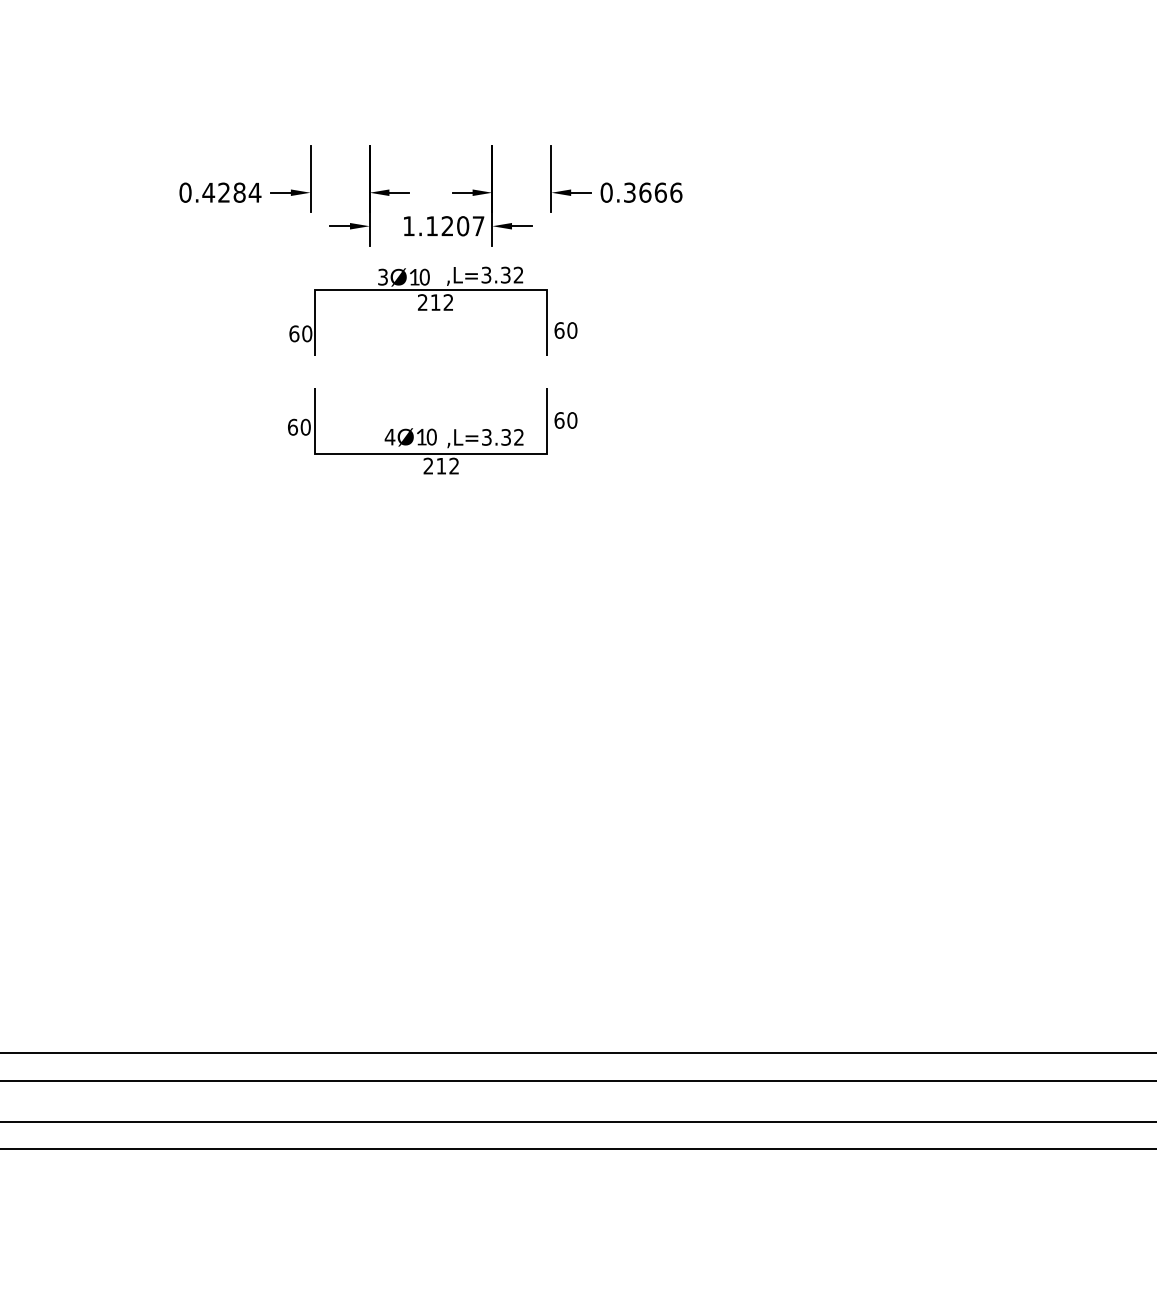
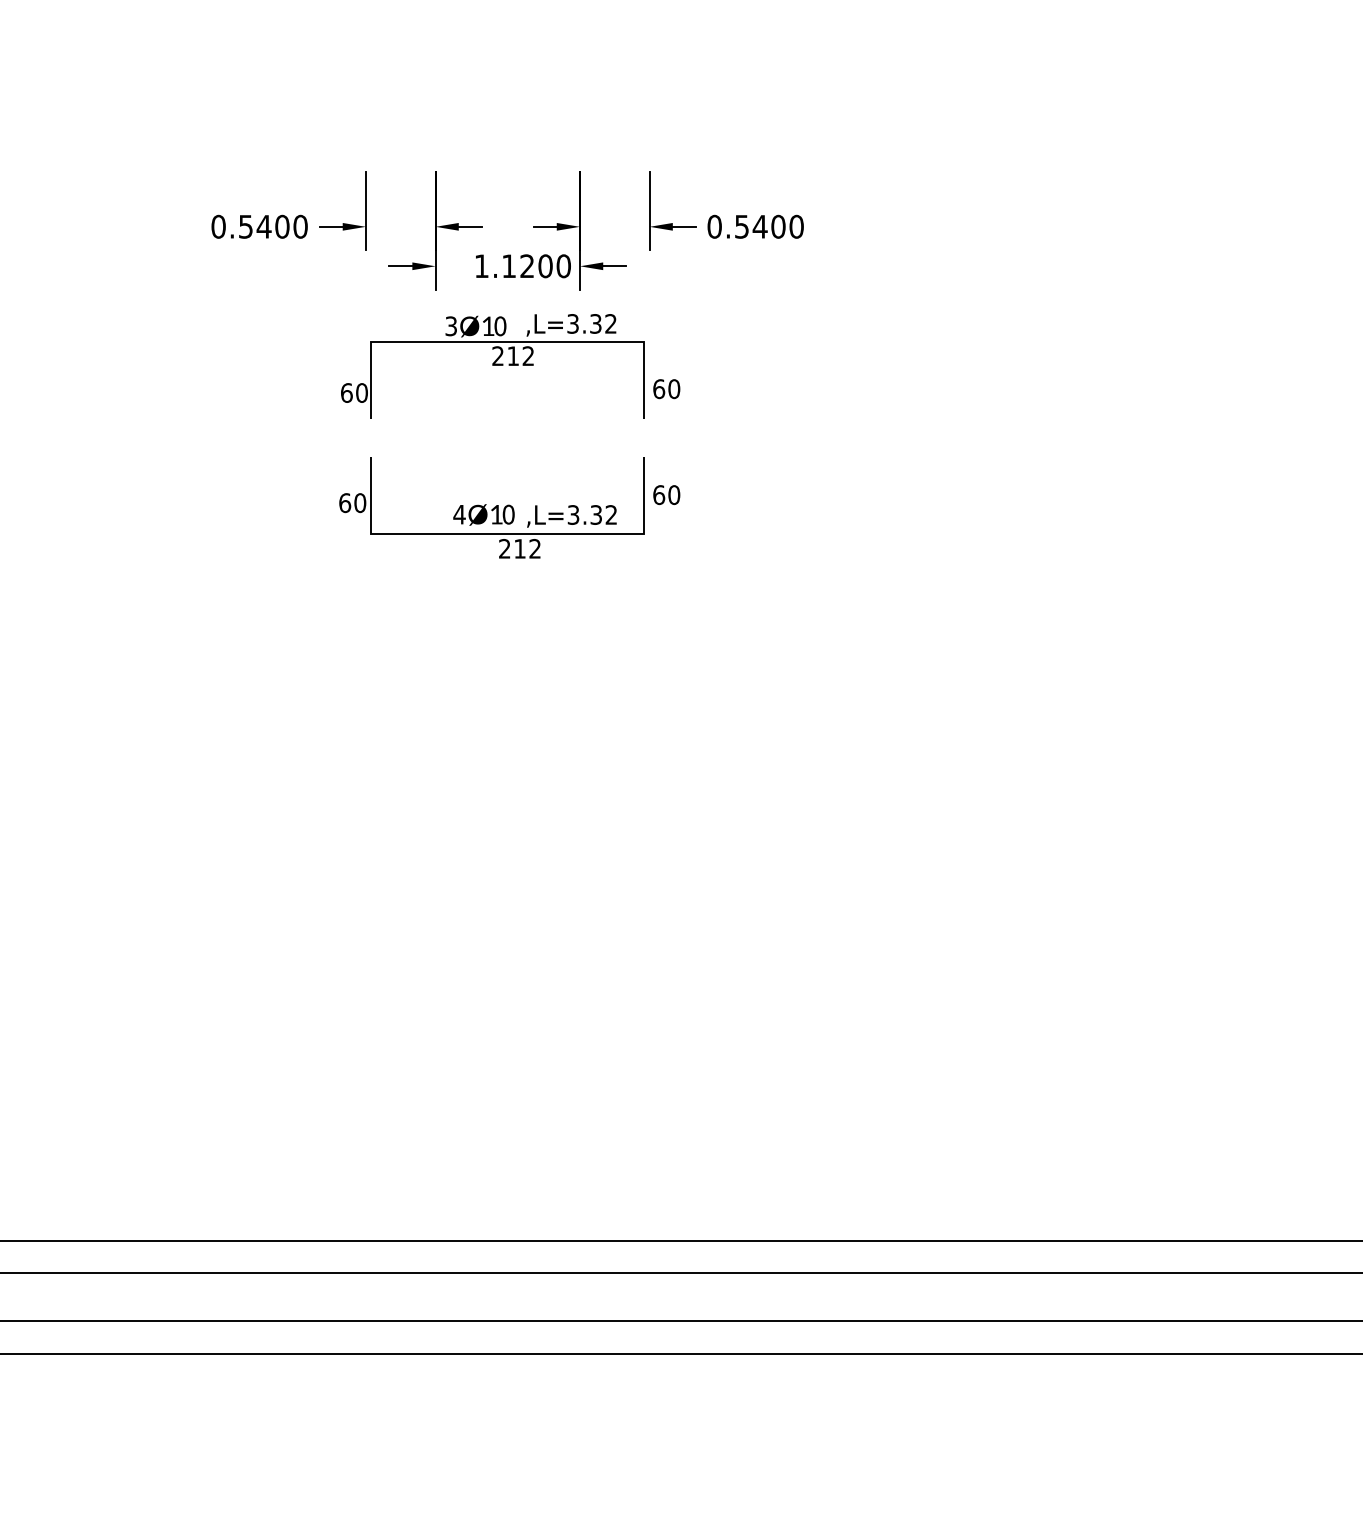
text: (232, 192) -> (273, 226), 0.4284 -> 0.5400
text: (653, 192) -> (769, 226), 0.3666 -> 0.5400
text: (478, 226) -> (563, 266), 1.1207 -> 1.1200

